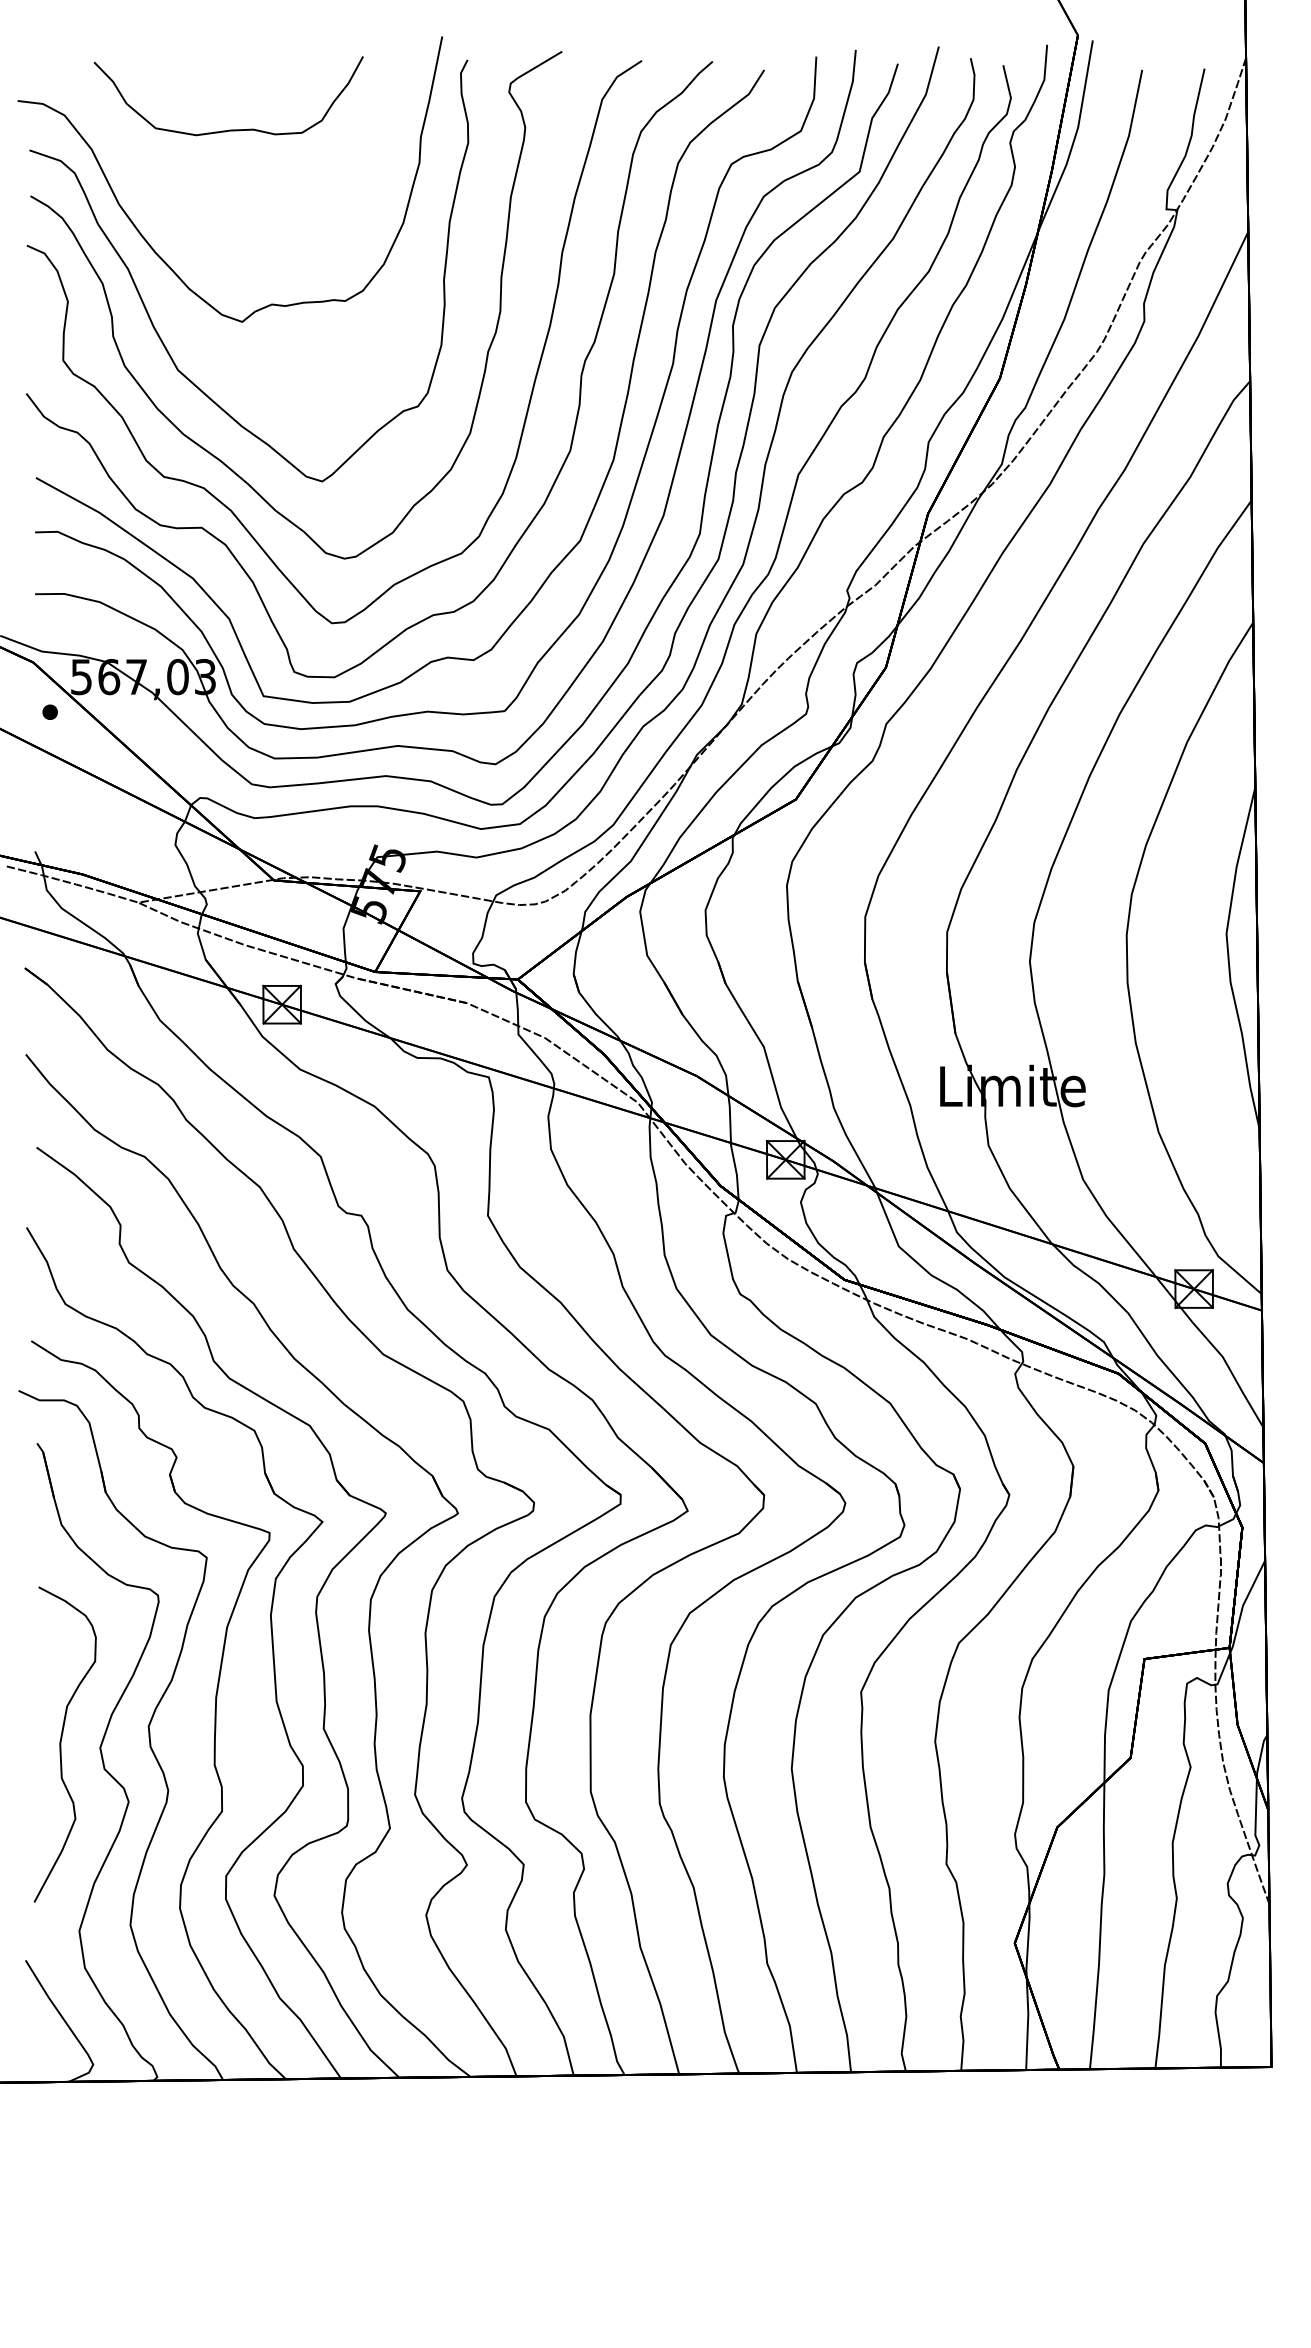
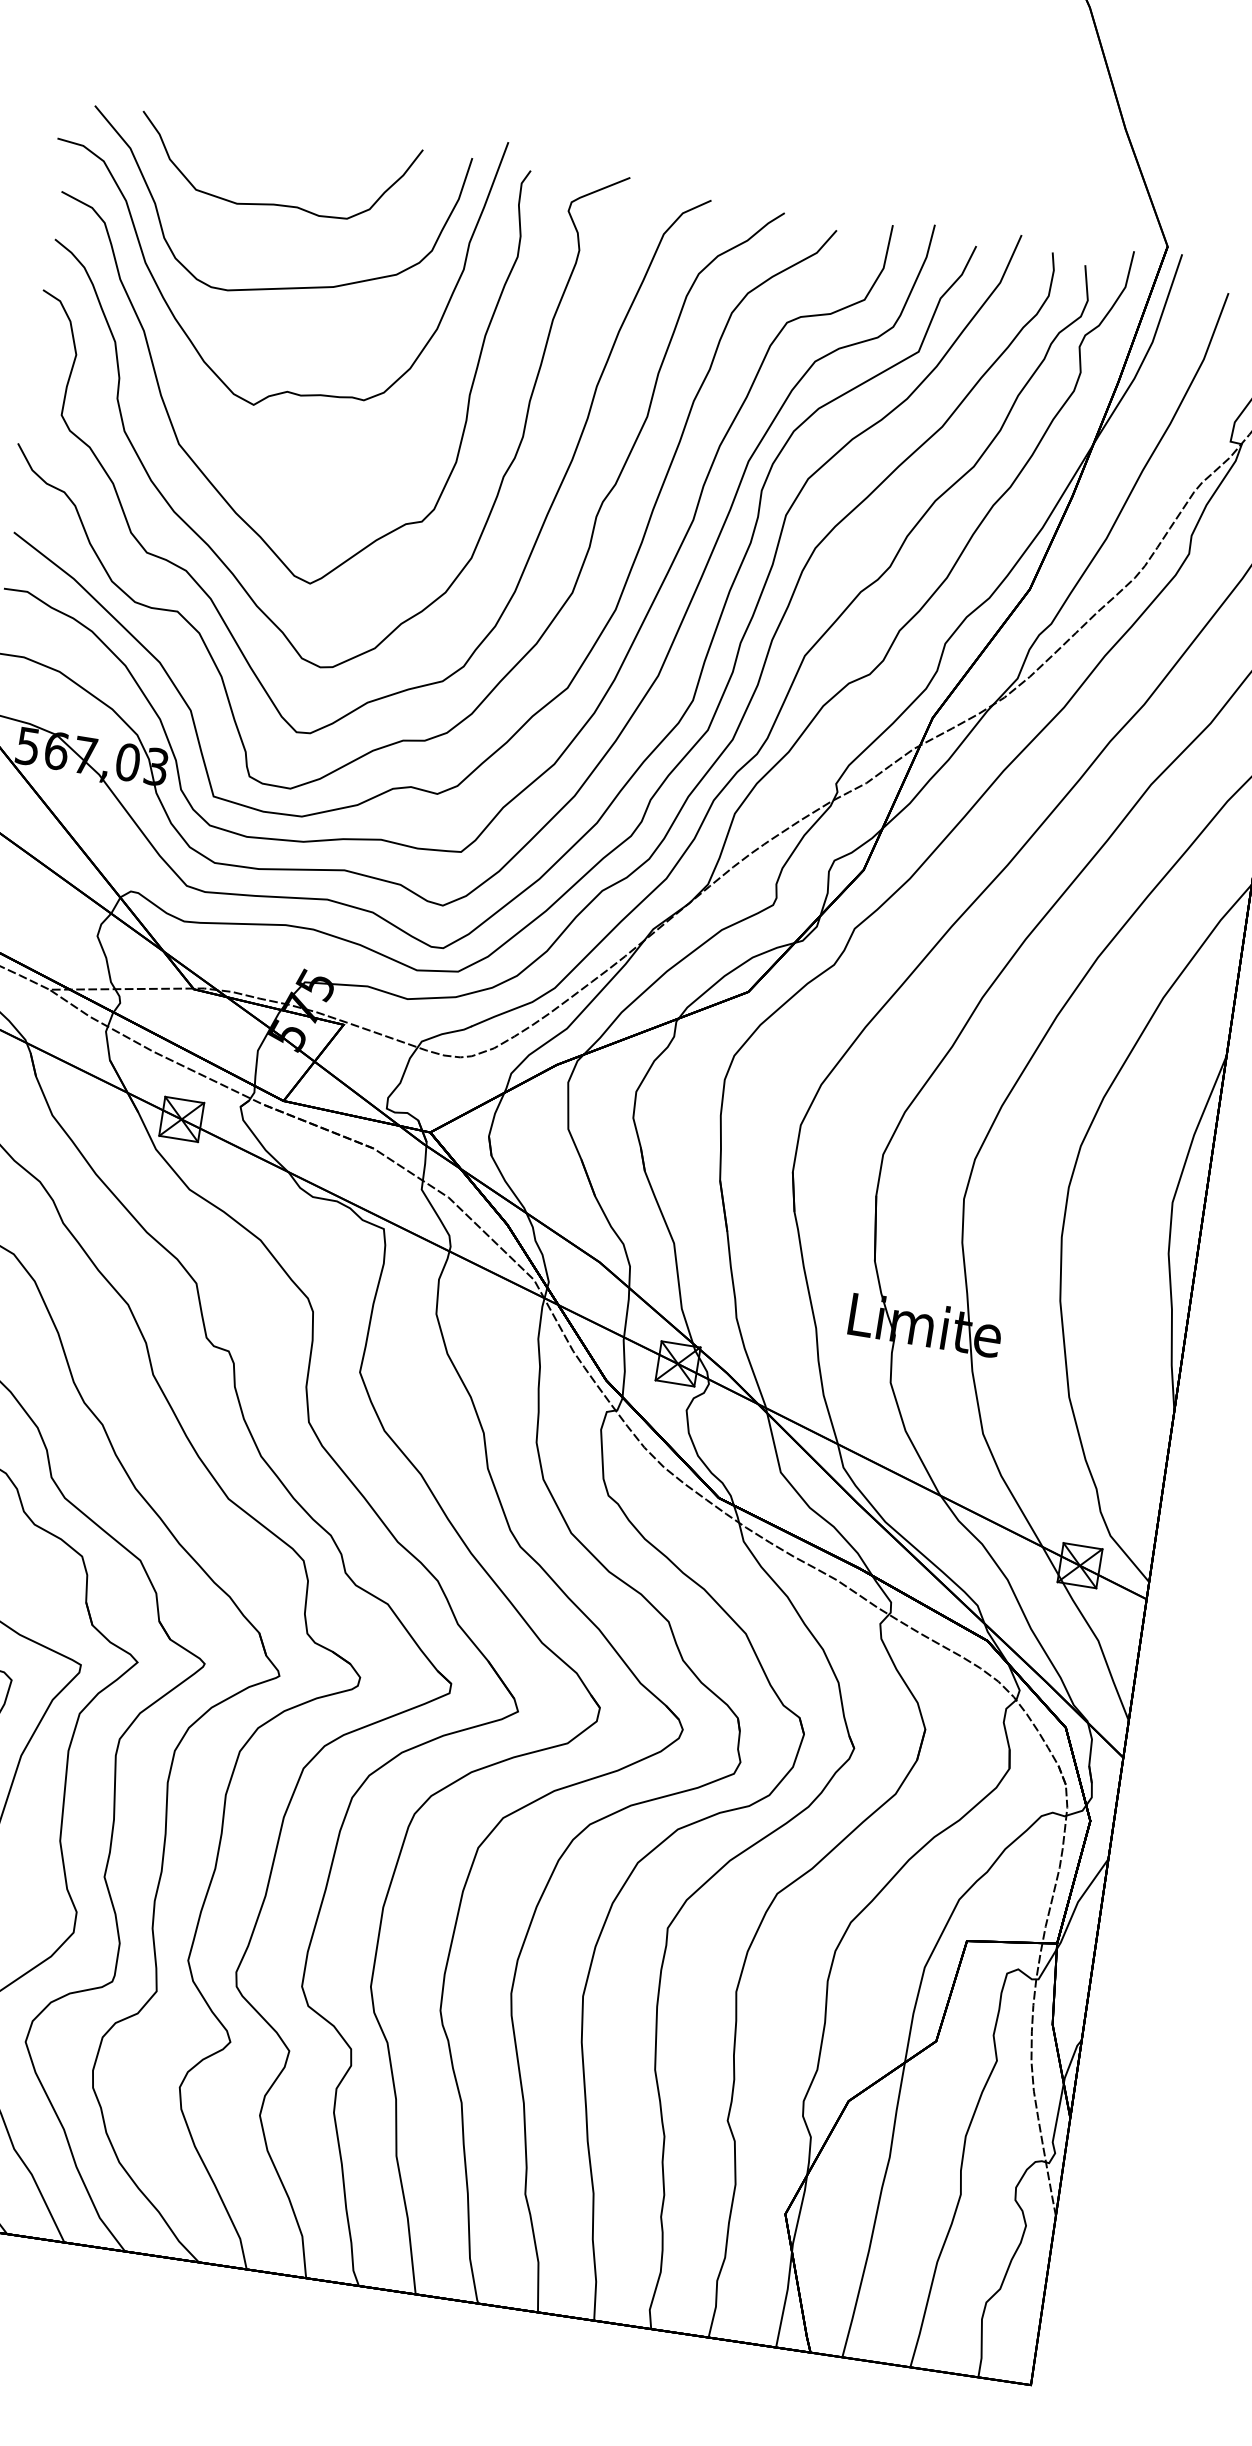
curve: (238, 209) -> (268, 287), added

